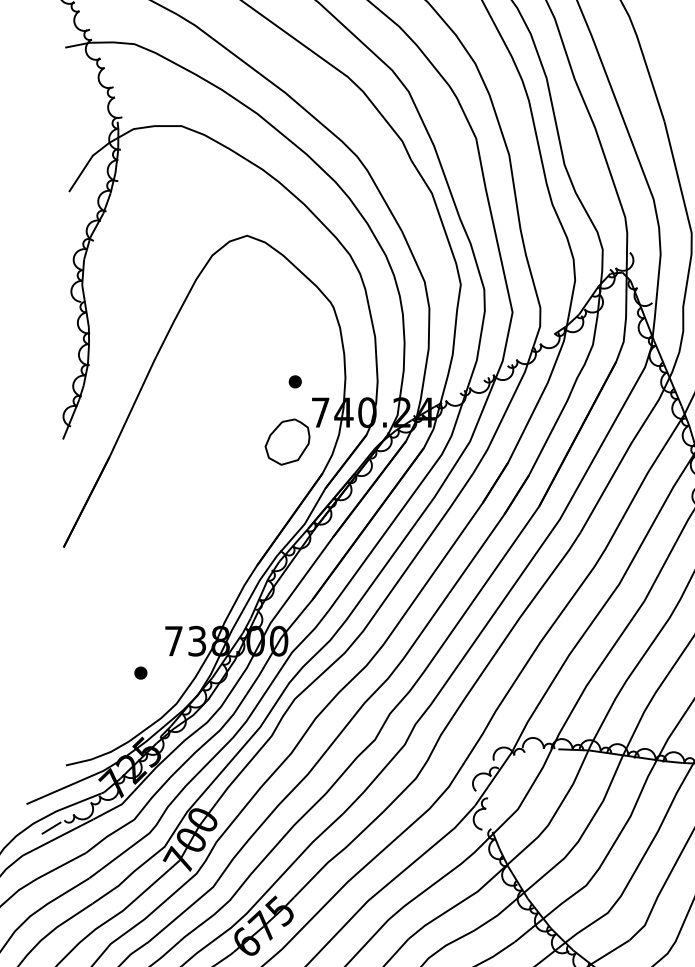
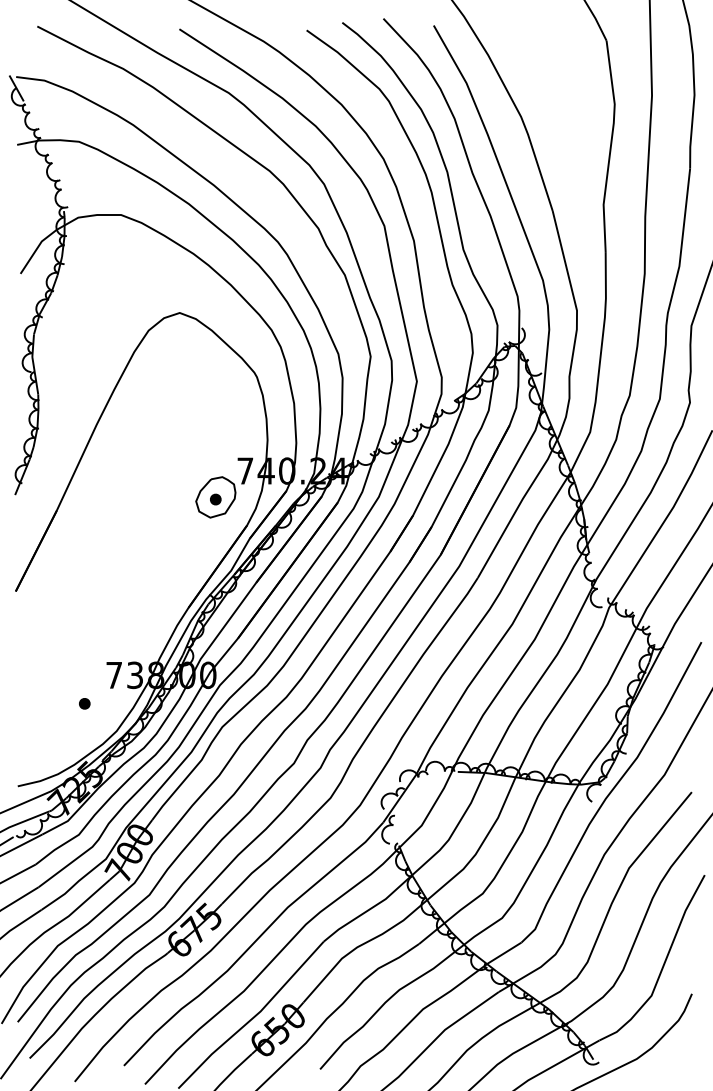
part: (295, 381) -> (215, 499), moved

